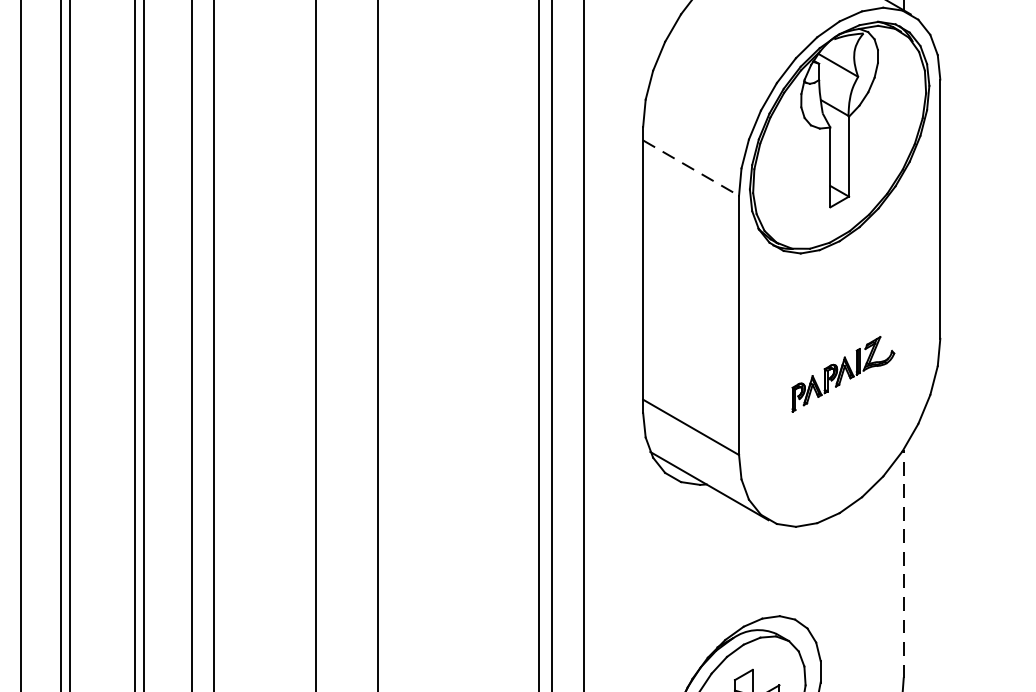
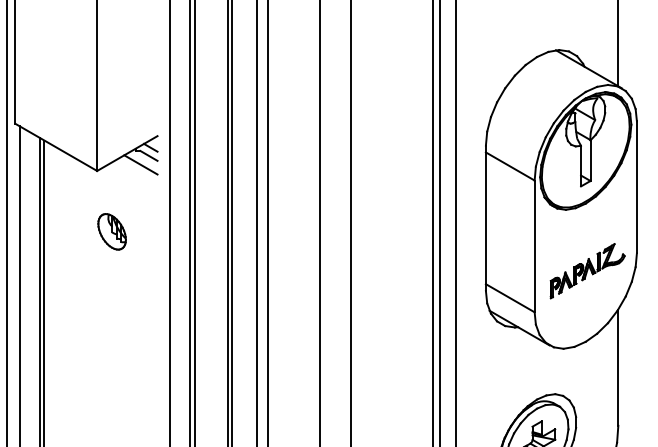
line: (691, 168) -> (510, 166), dashed -> solid
part: (843, 374) -> (587, 271), size x1.43
line: (904, 563) -> (618, 367), dashed -> solid

